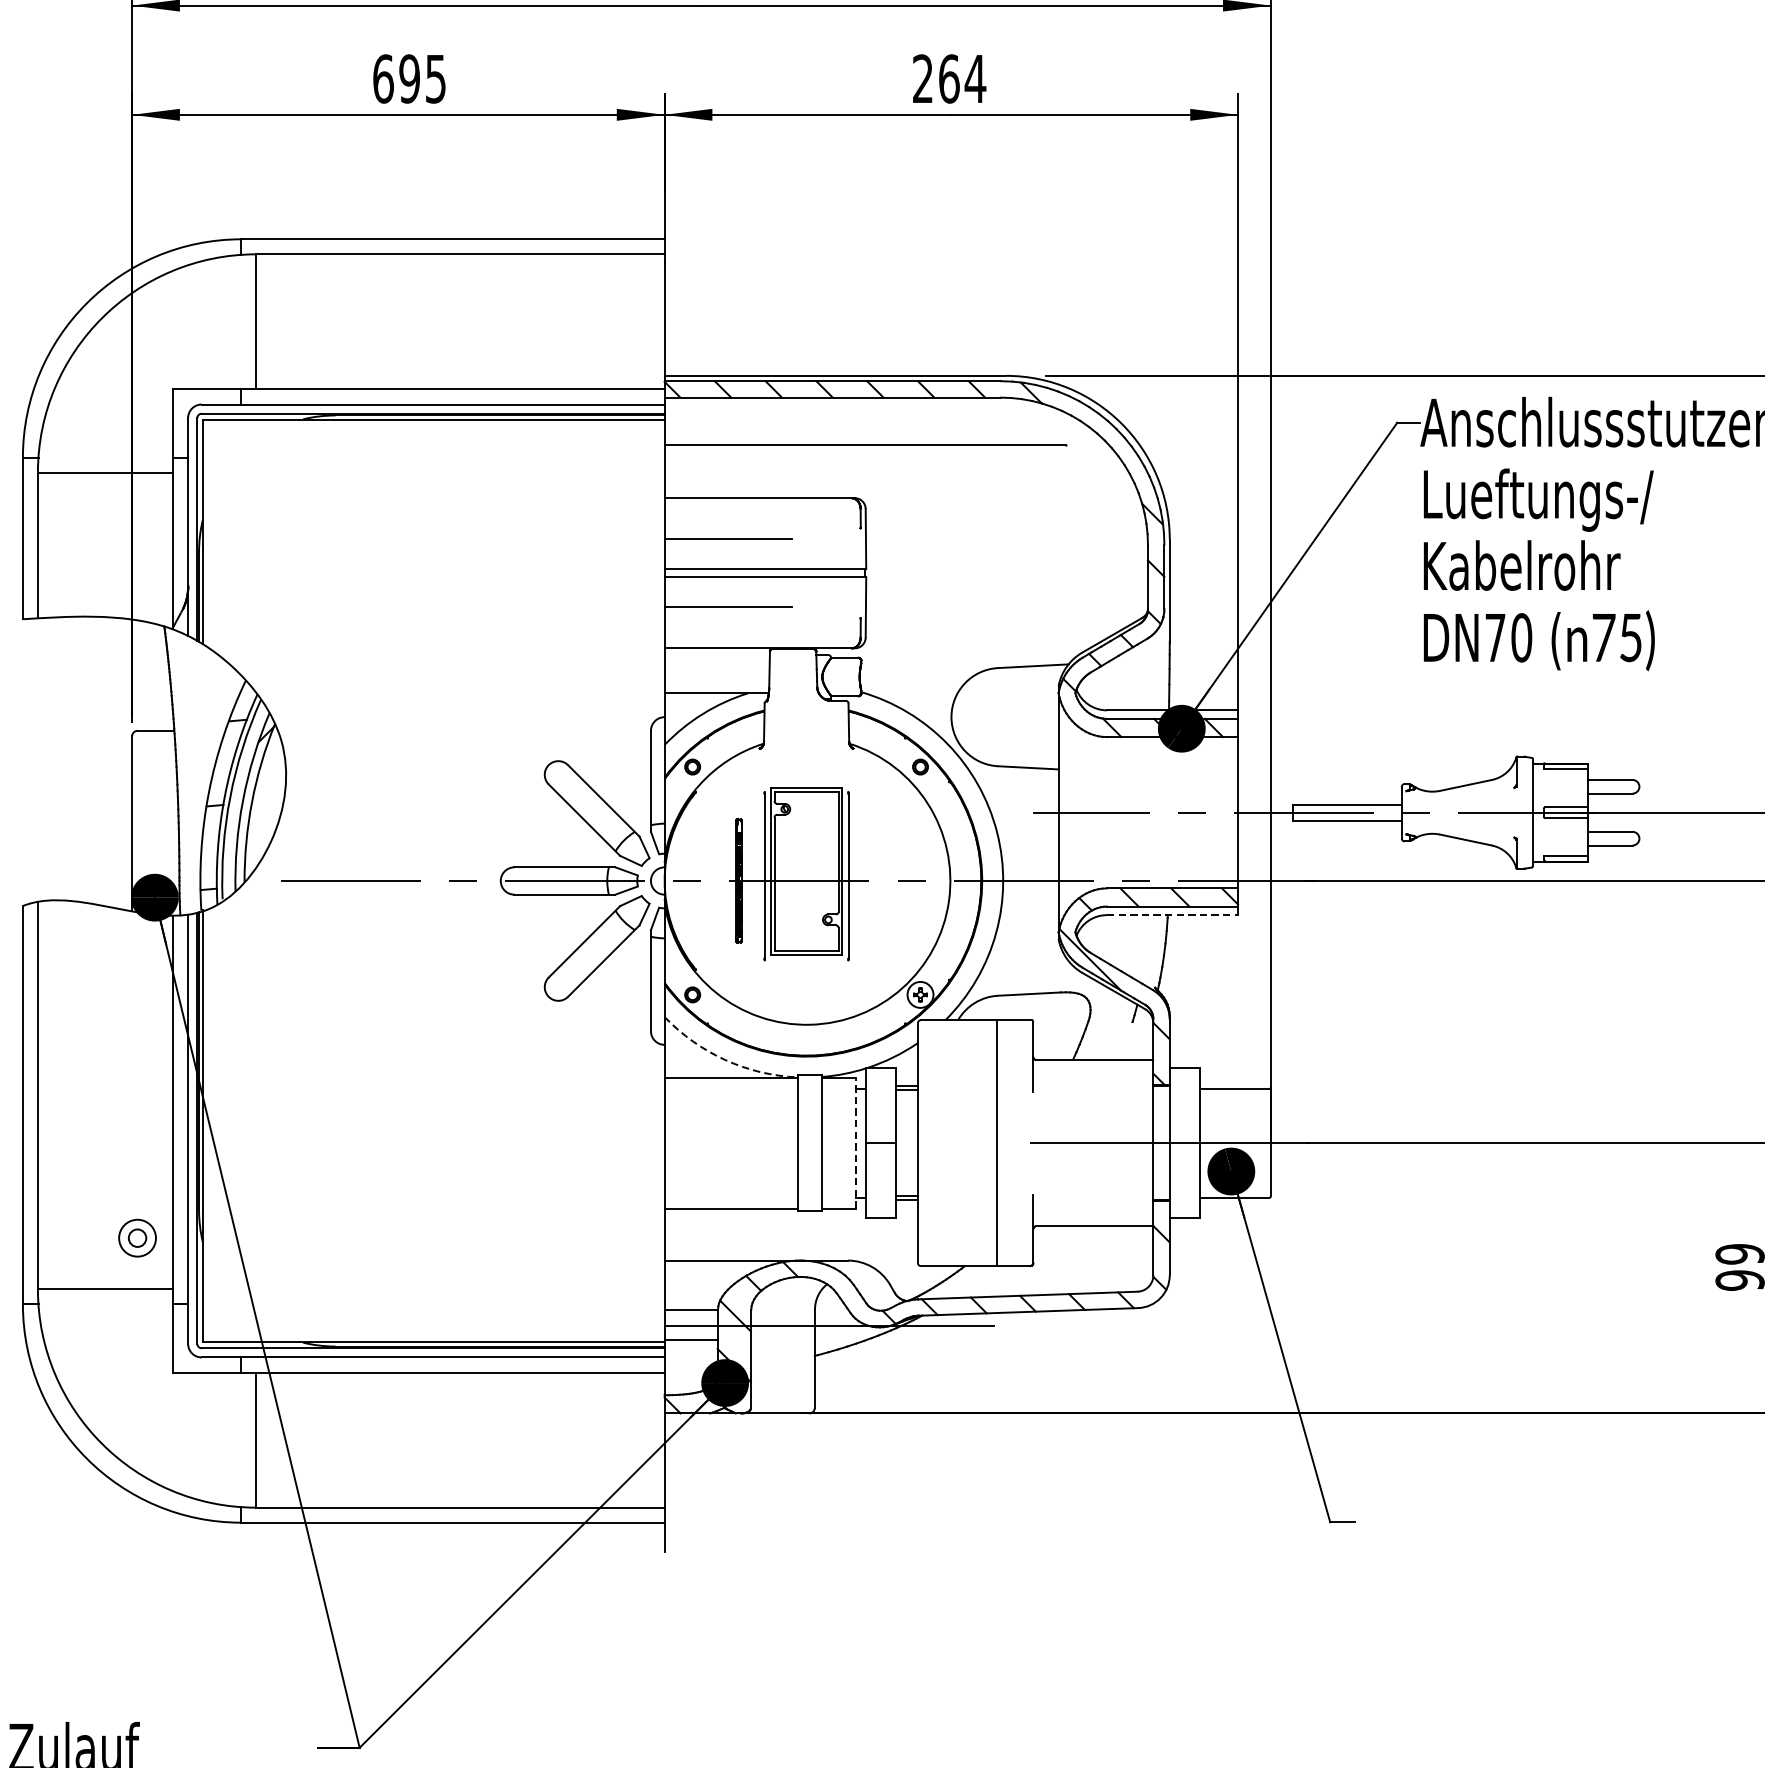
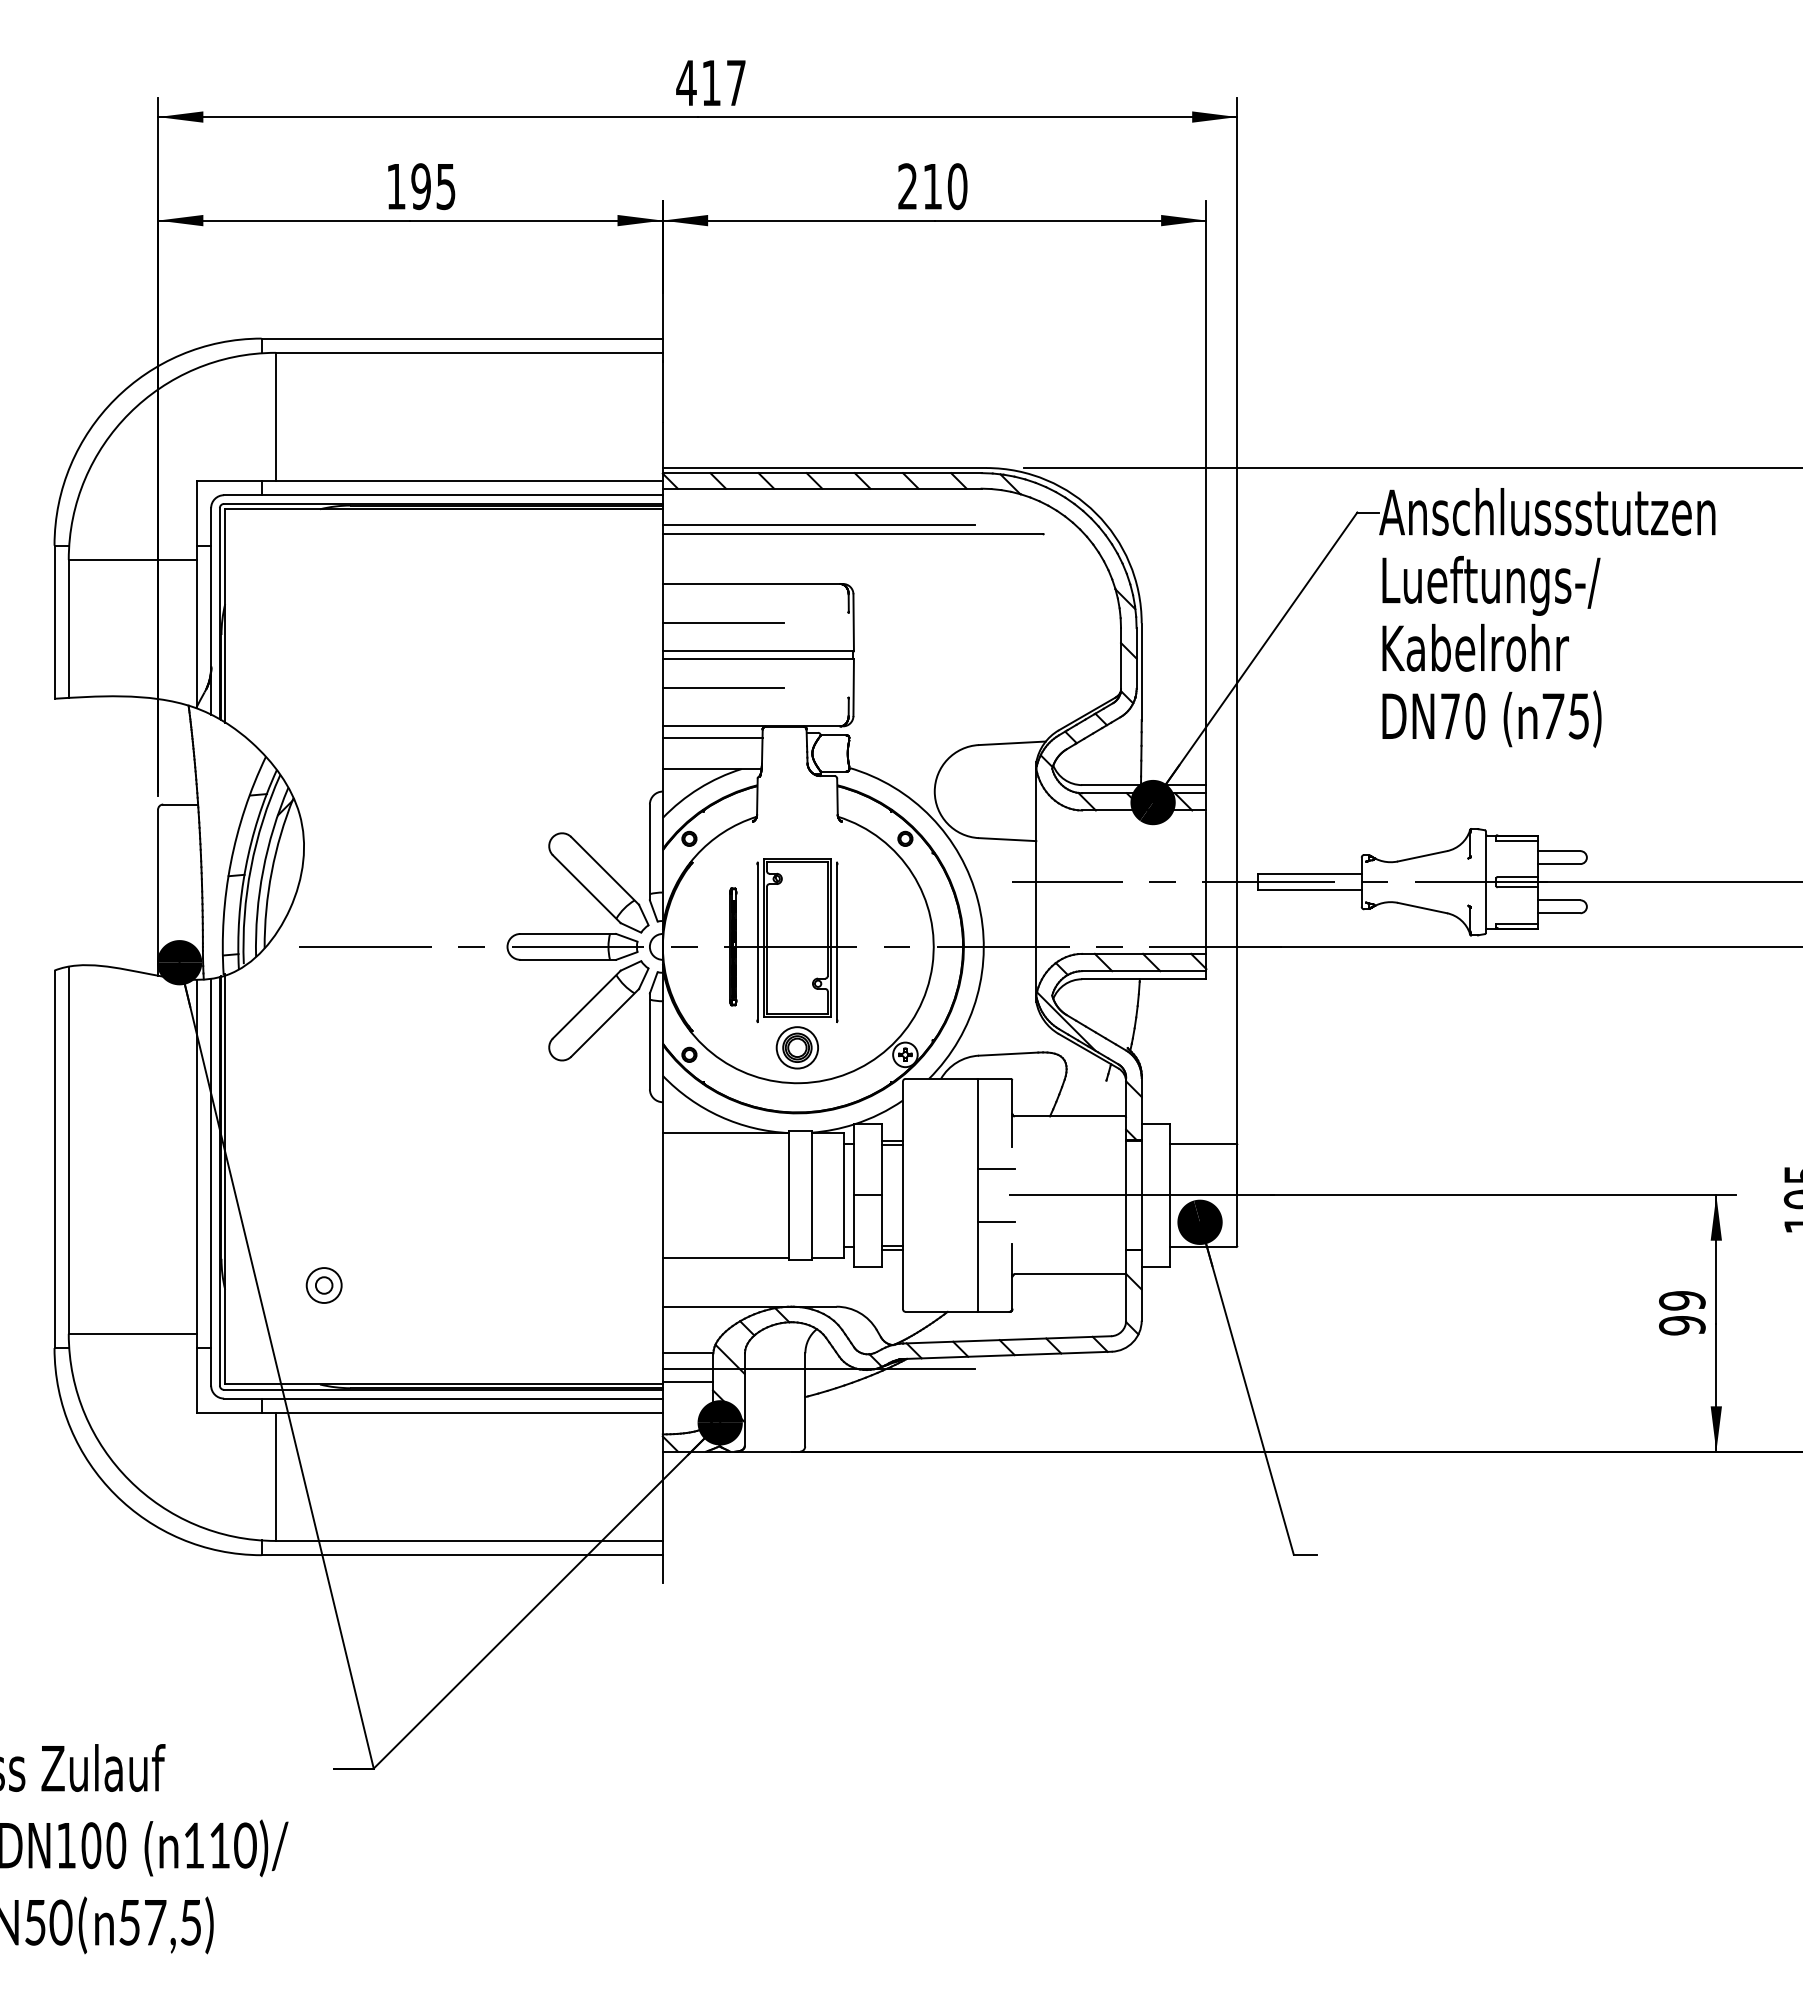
text: (383, 78) -> (396, 186), 695 -> 195
text: (962, 78) -> (945, 186), 264 -> 210
line: (828, 435) -> (818, 524), added
line: (717, 661) -> (712, 738), added
line: (1172, 915) -> (1144, 979), dashed -> solid
part: (805, 987) -> (796, 1047), added
arc: (725, 1059) -> (720, 1116), dashed -> solid
line: (1016, 1114) -> (996, 1168), added
line: (856, 1142) -> (844, 1194), dashed -> solid
line: (1016, 1170) -> (996, 1221), added
part: (136, 1238) -> (323, 1285), moved

